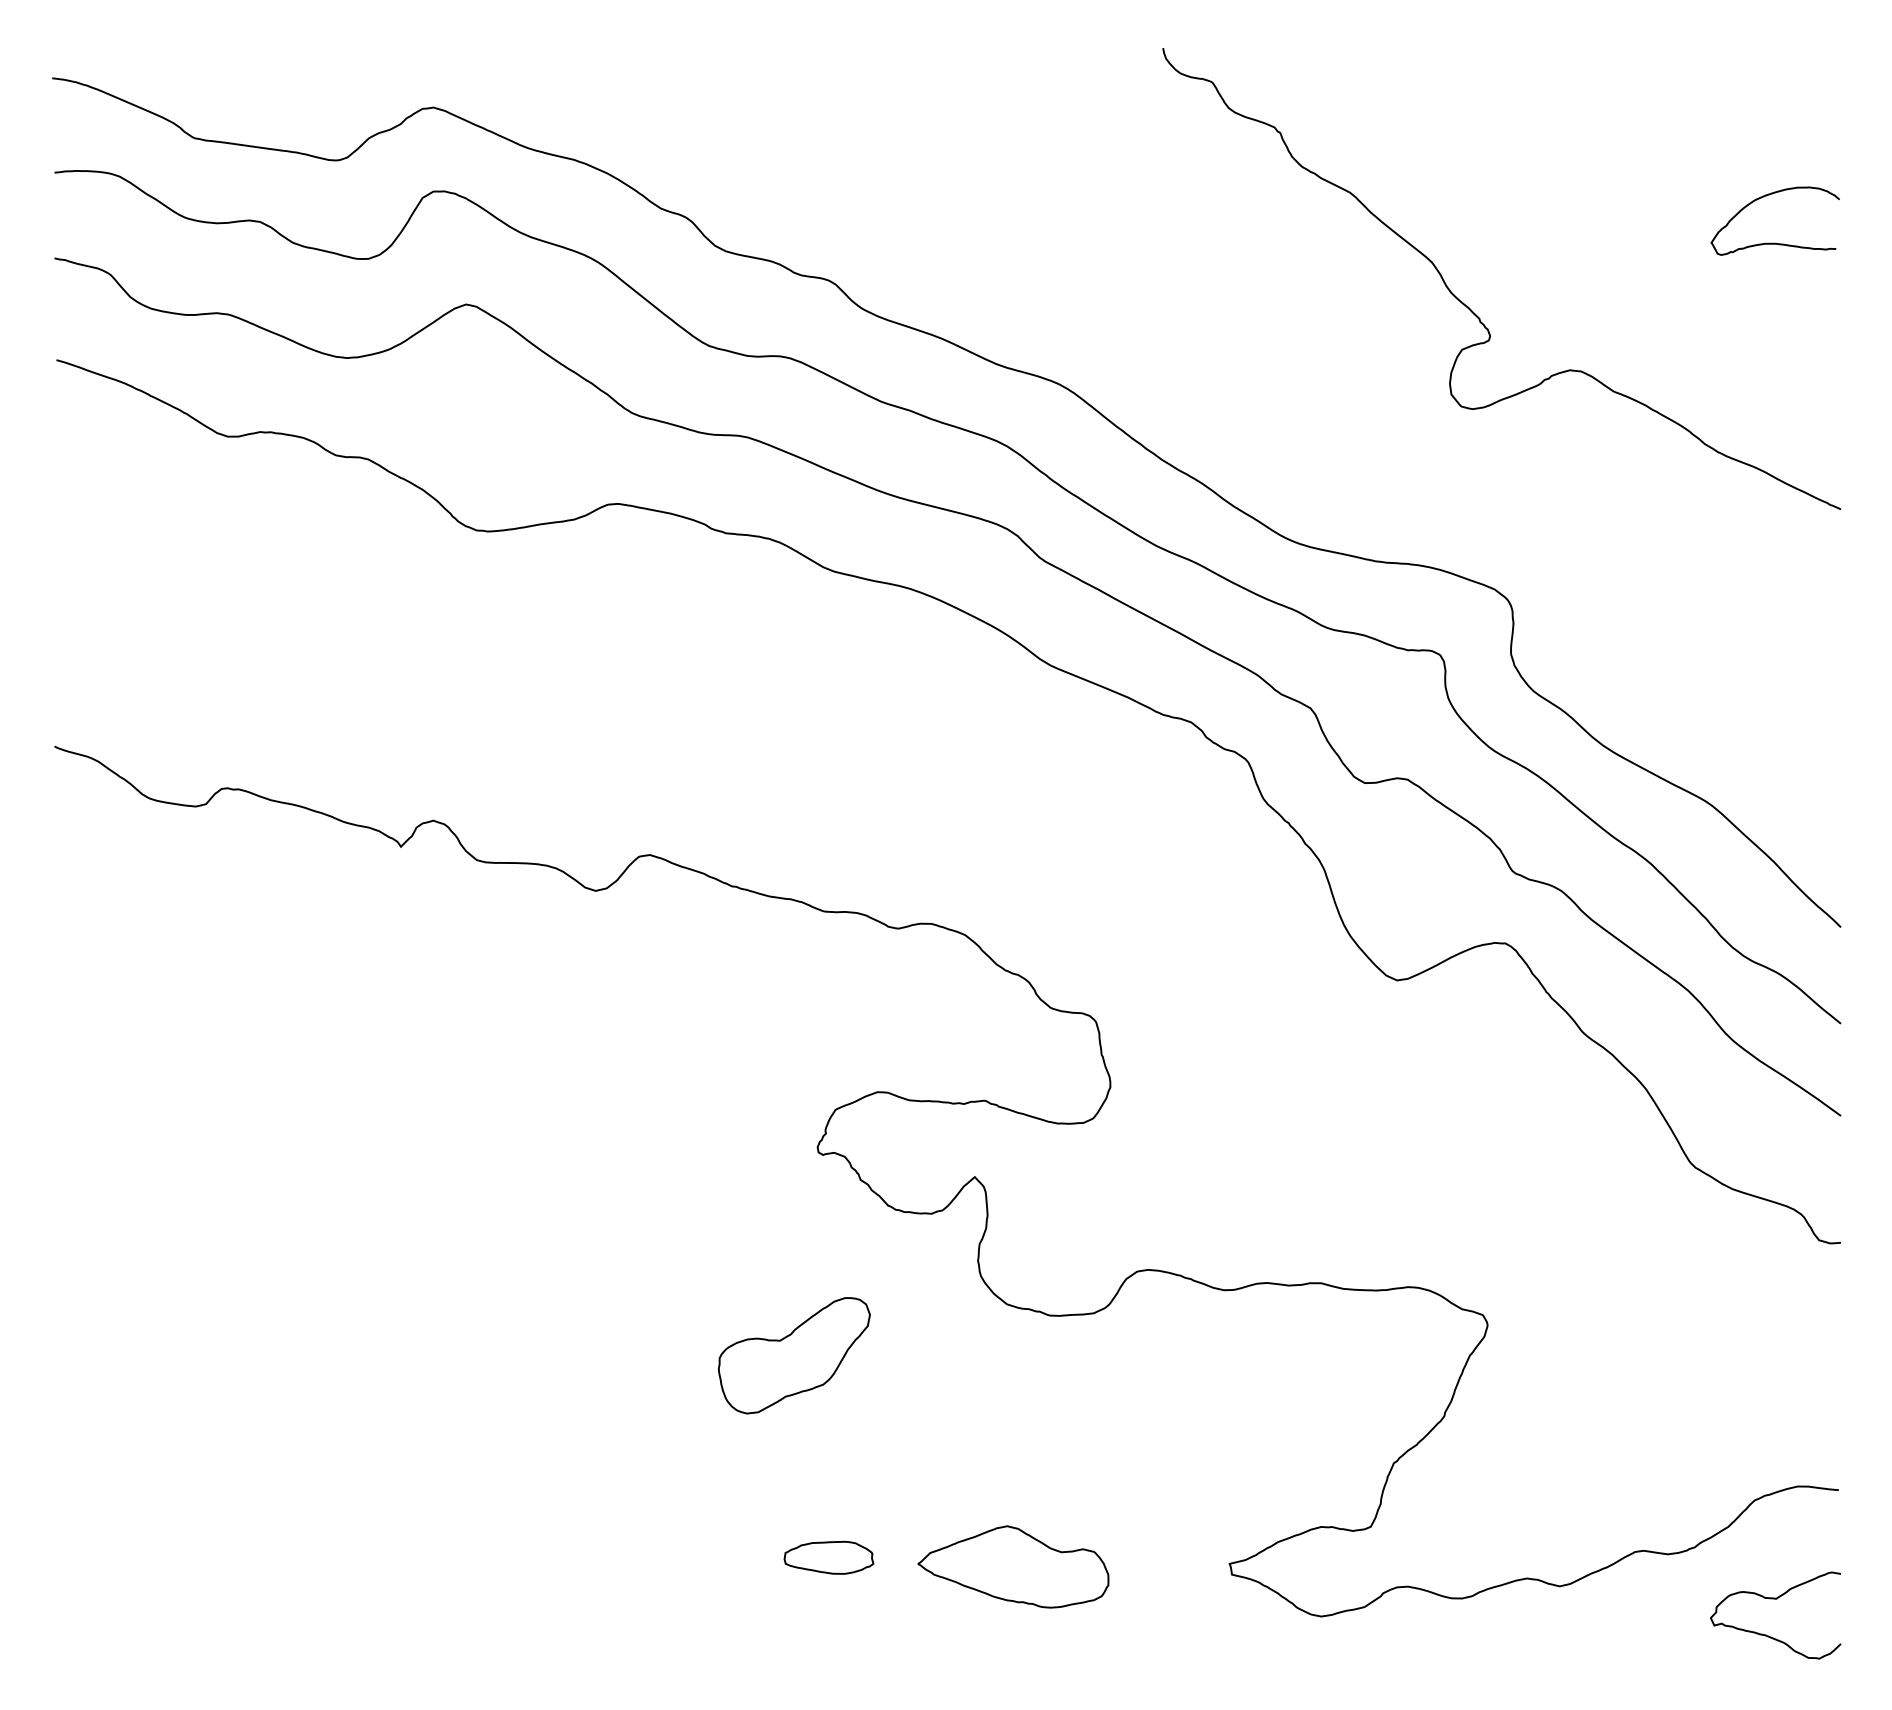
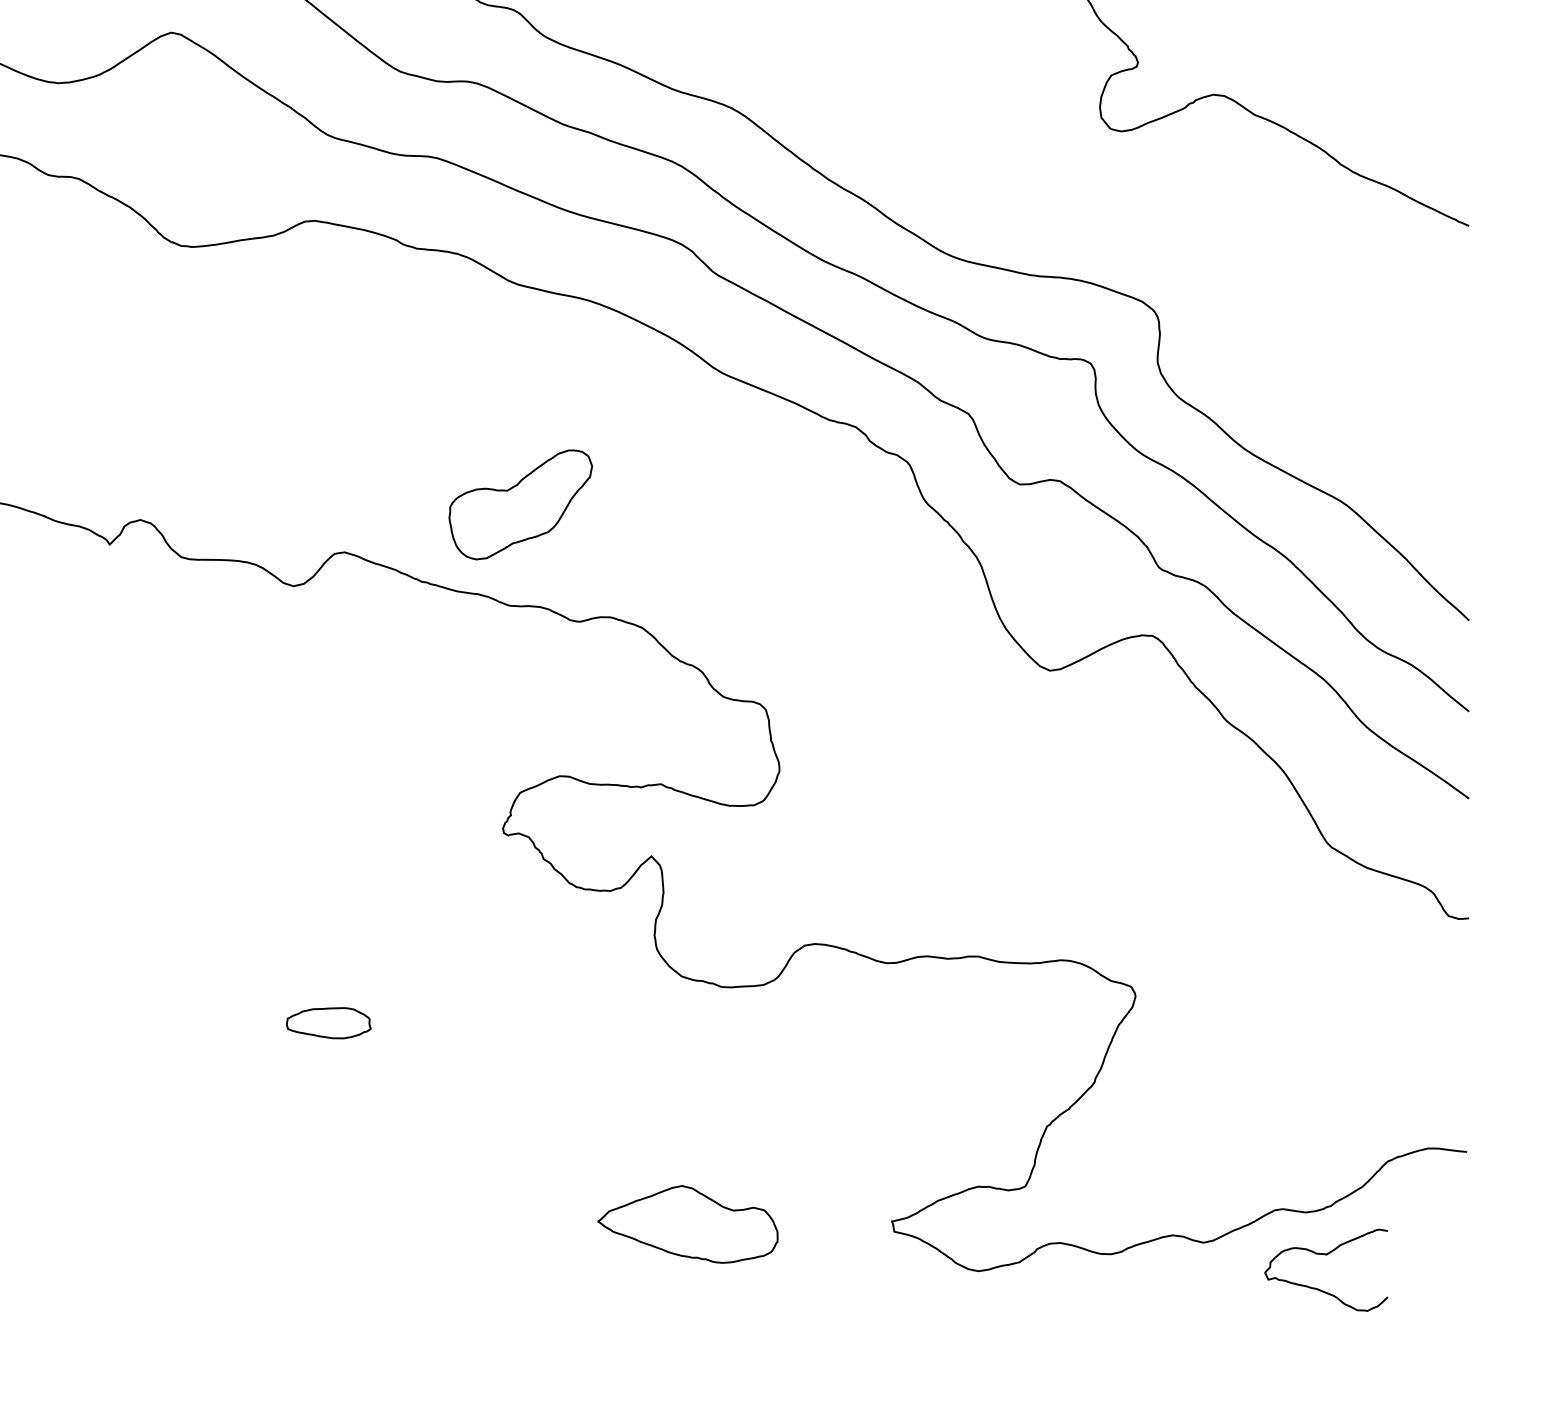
part: (793, 1355) -> (519, 504), moved
part: (828, 1557) -> (328, 1022), moved
curve: (1775, 1599) -> (1326, 1255), moved

